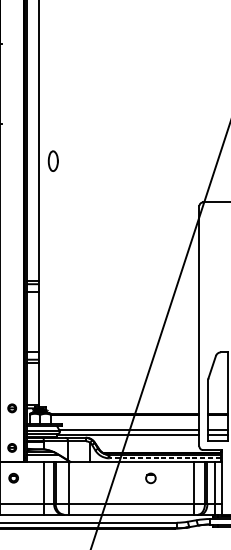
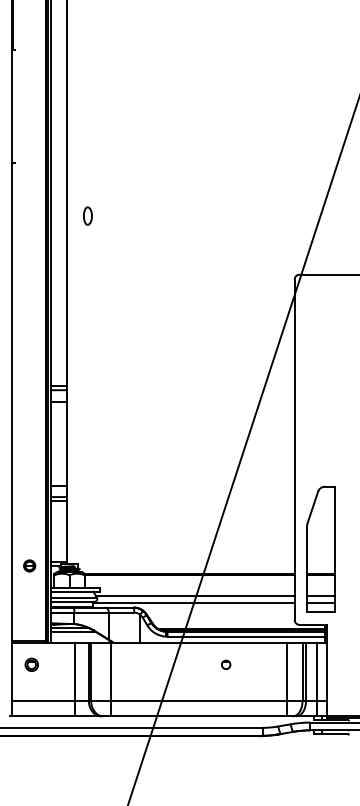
part: (53, 160) -> (87, 215), size x0.62
part: (12, 447) -> (29, 621), removed
line: (165, 458) -> (246, 636), dashed -> solid
part: (151, 477) -> (226, 664), size x0.62

